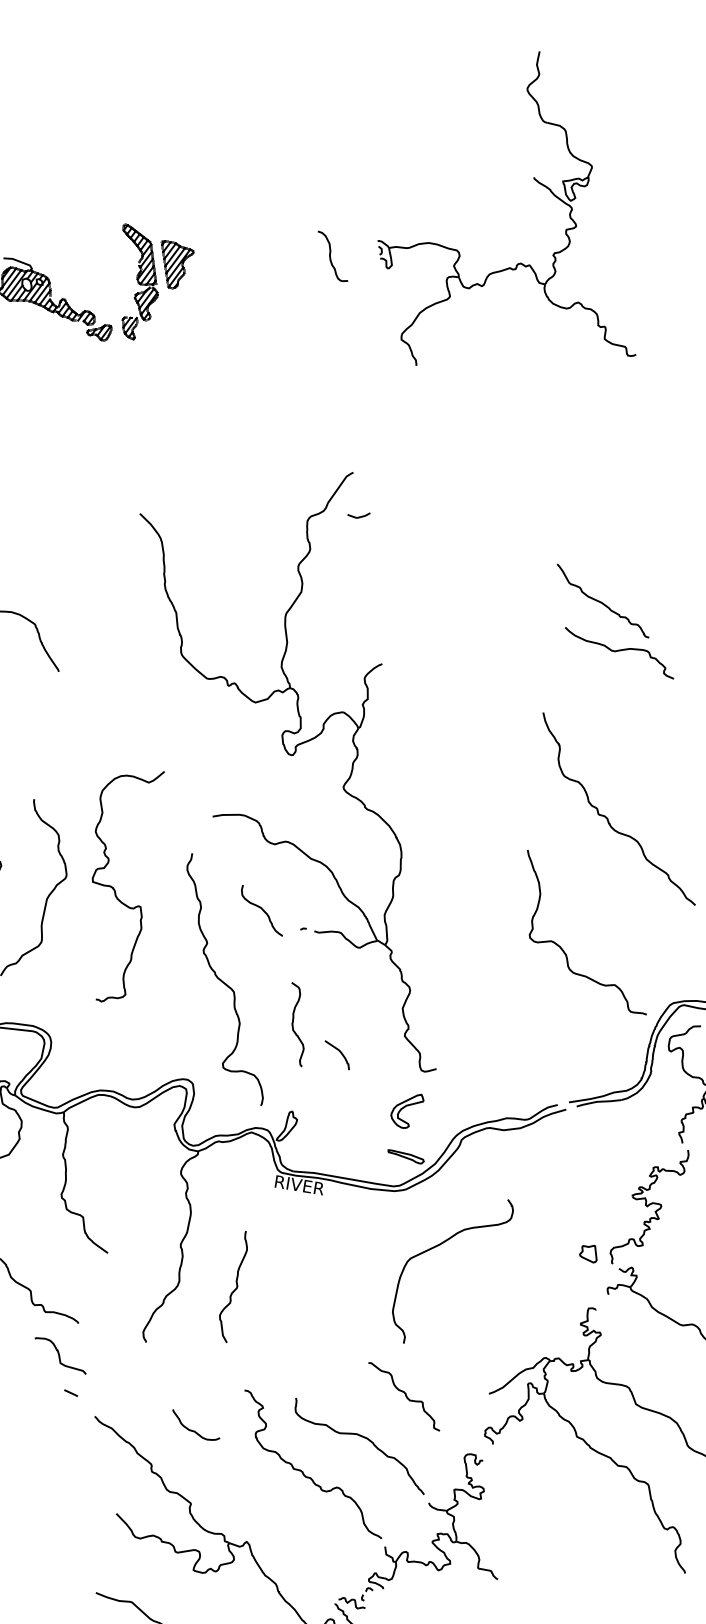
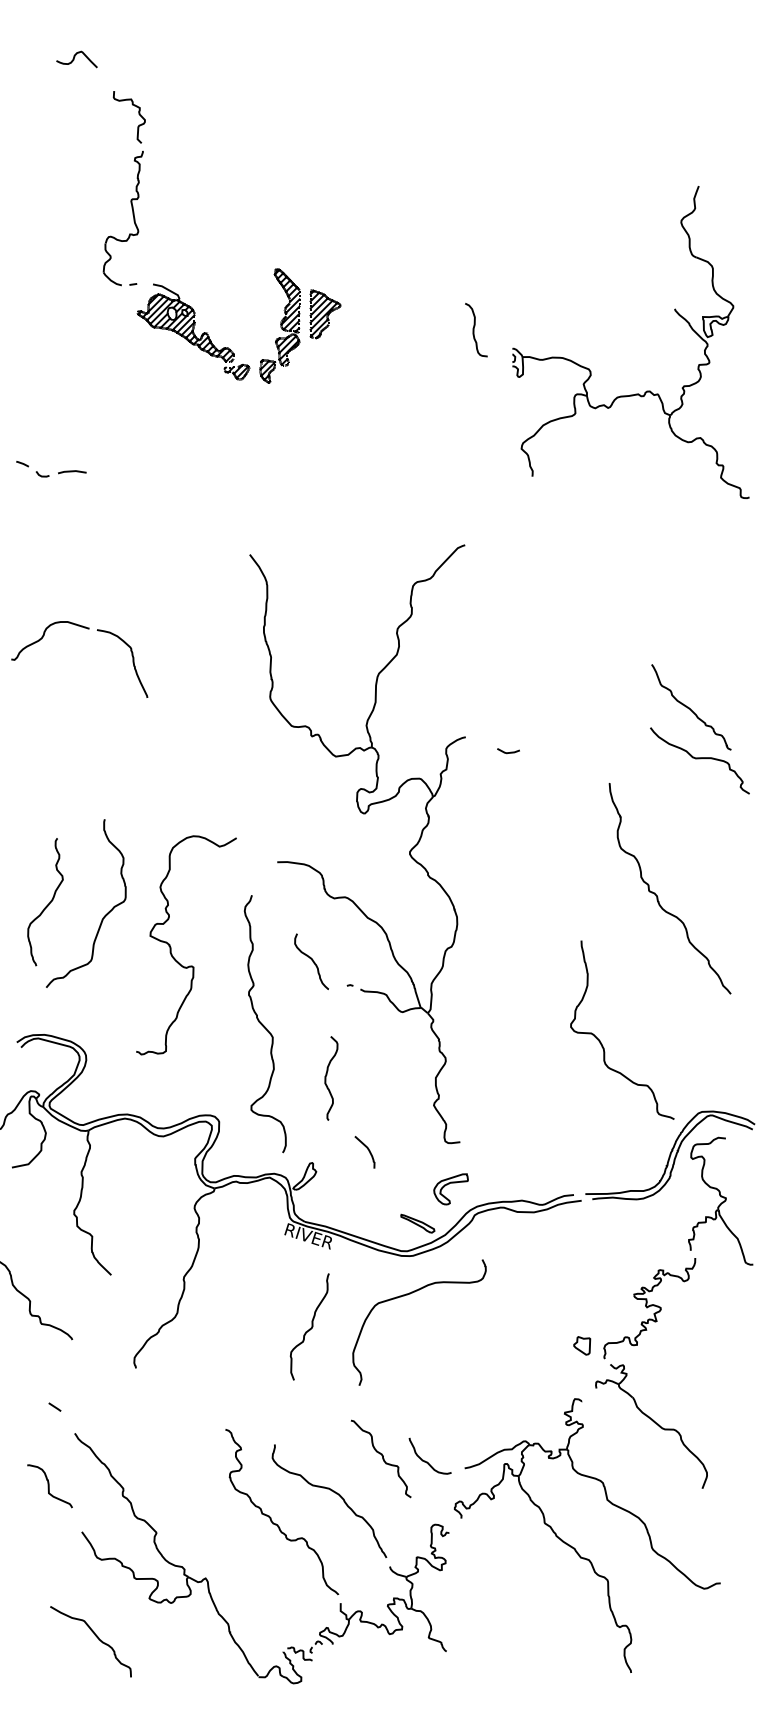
part: (458, 250) -> (590, 369), moved
line: (359, 516) -> (508, 752), moved
part: (607, 817) -> (657, 895), moved
curve: (115, 890) -> (171, 947), moved
curve: (340, 1053) -> (368, 1151), moved
part: (407, 1112) -> (450, 1189), moved
curve: (441, 1245) -> (410, 1294), moved
curve: (236, 1286) -> (311, 1326), moved
curve: (60, 1356) -> (49, 1486), moved
curve: (194, 1430) -> (427, 1461), moved

